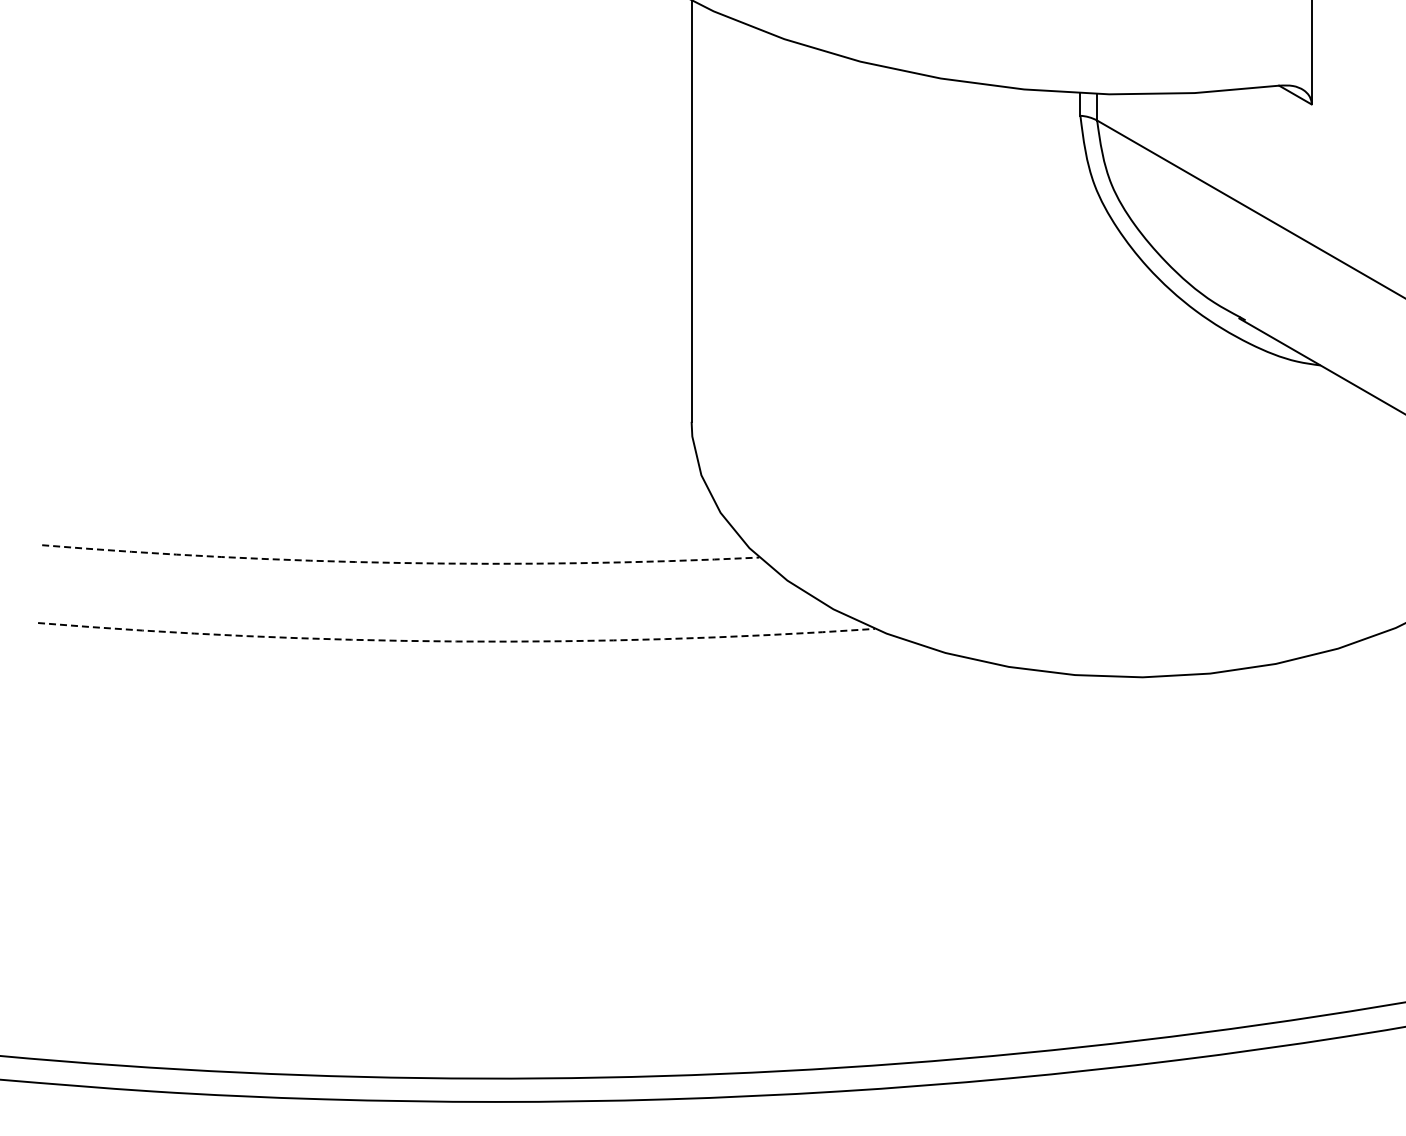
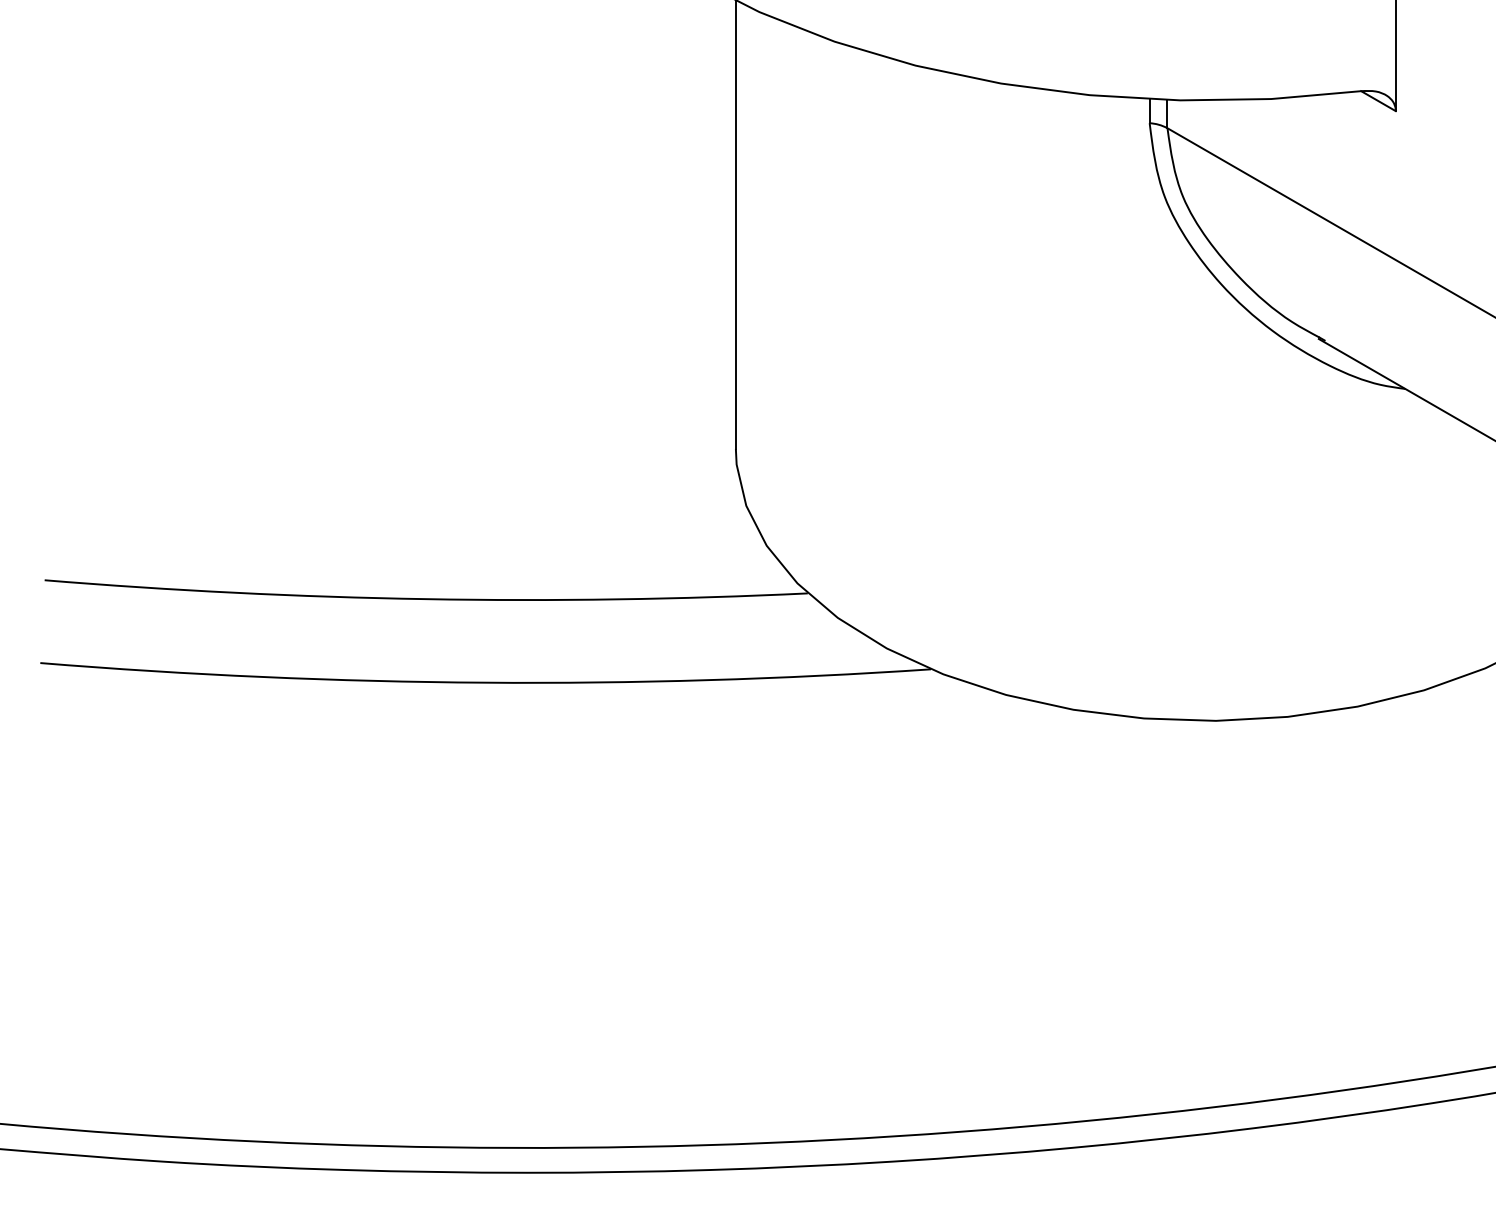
arc: (400, 562) -> (426, 598), dashed -> solid
arc: (456, 641) -> (485, 682), dashed -> solid

